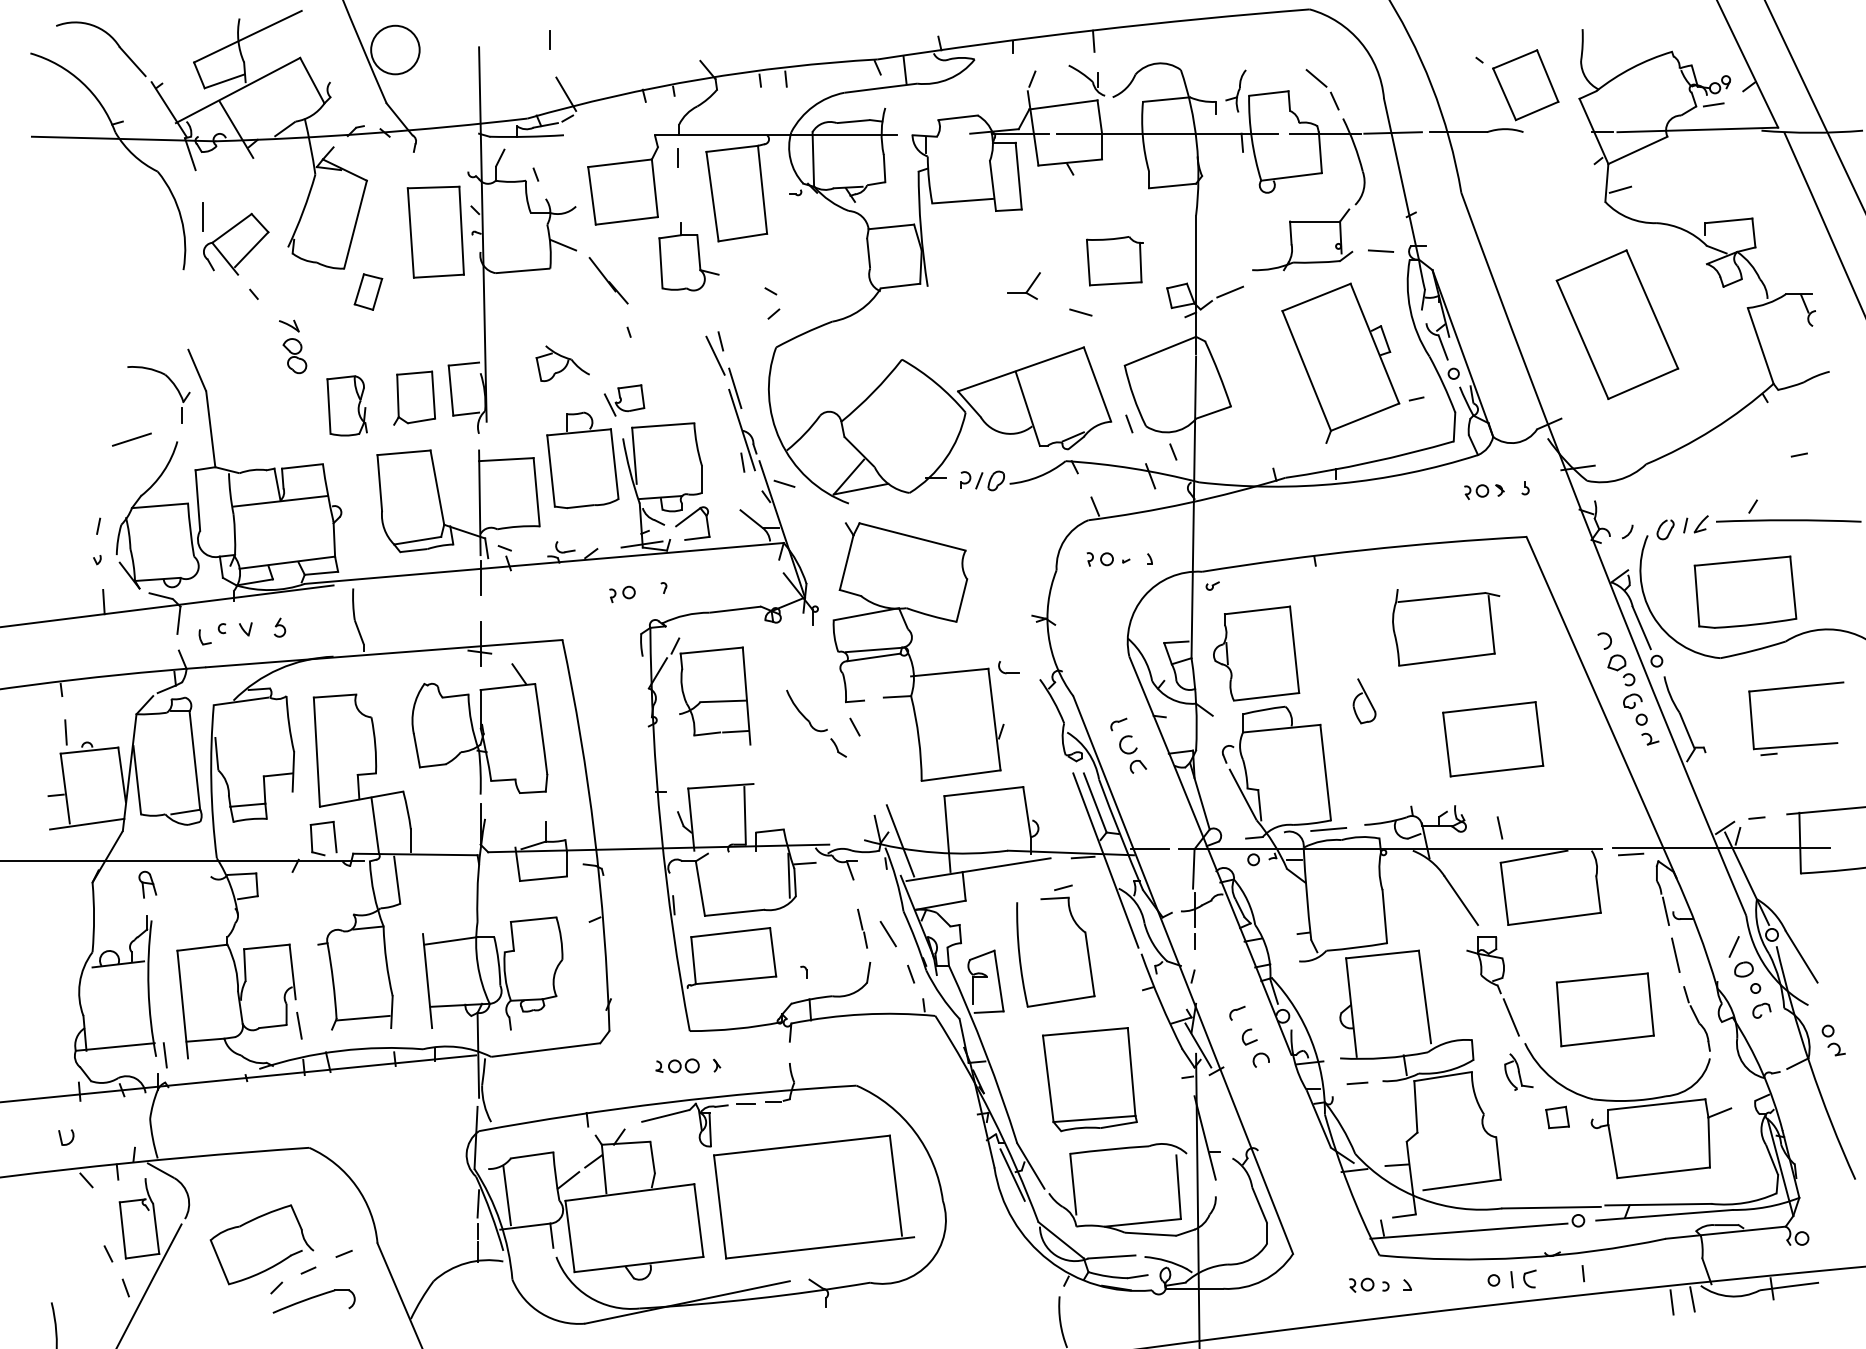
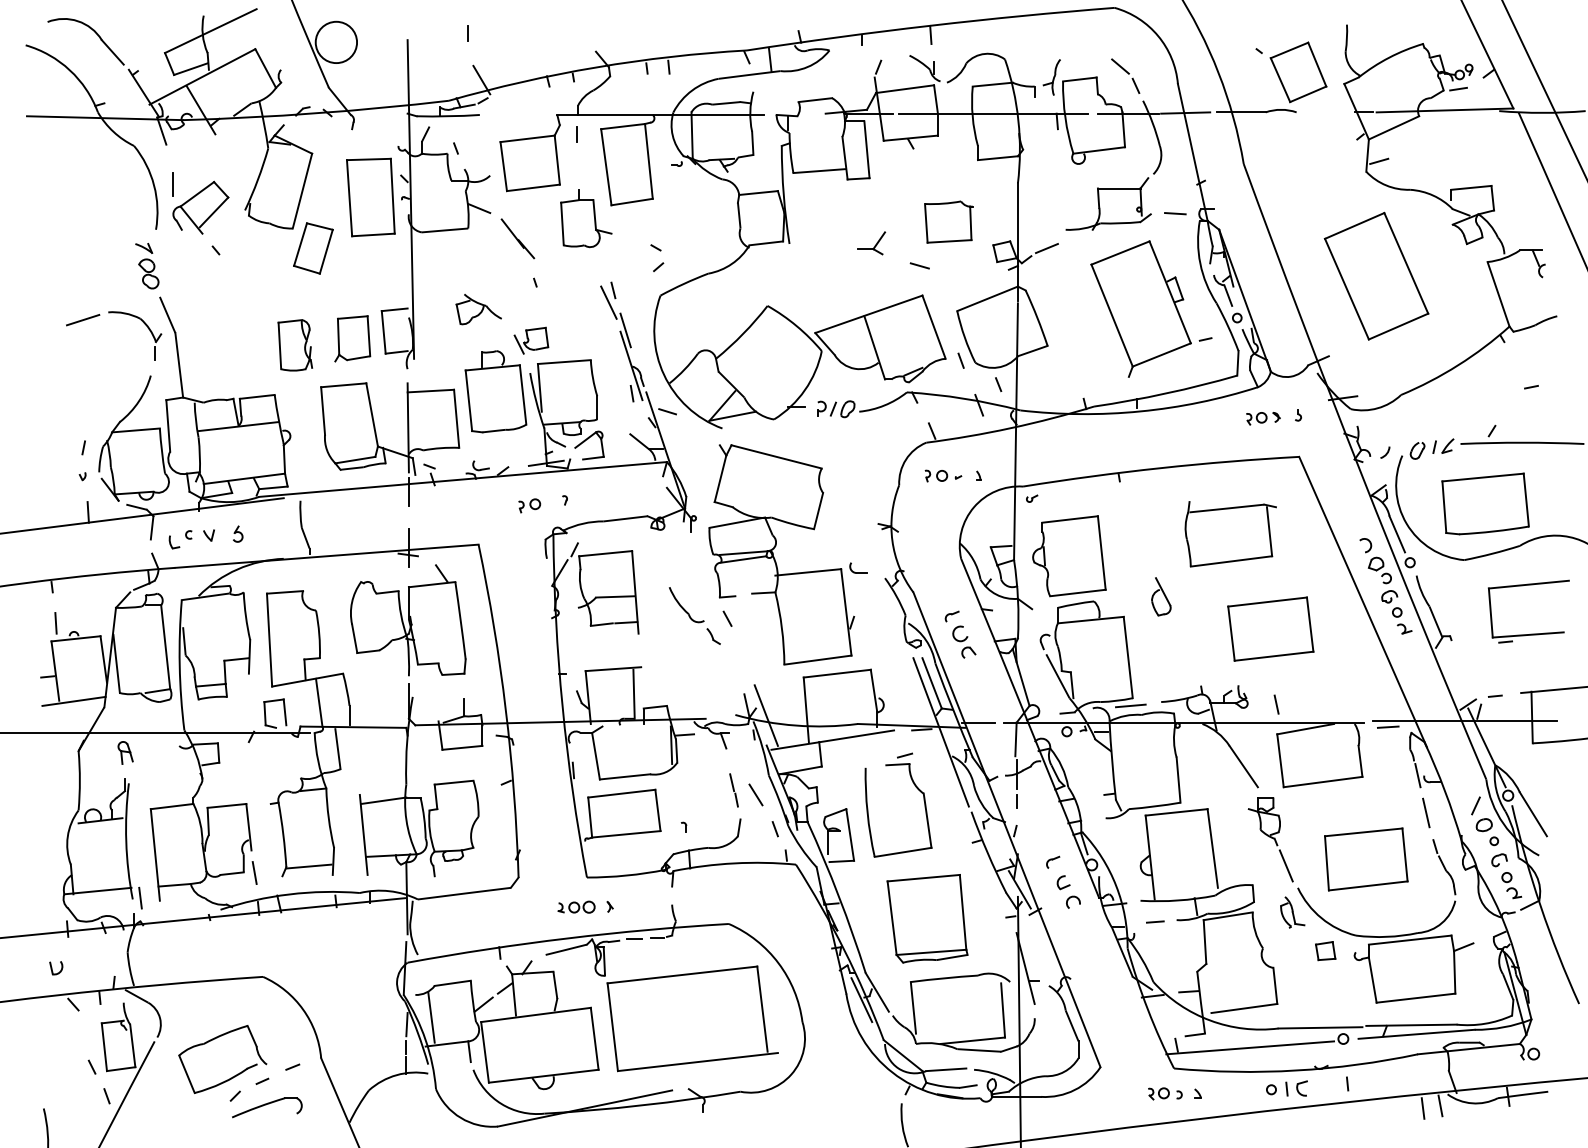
part: (368, 292) -> (313, 248), size x1.67
part: (293, 347) -> (147, 266), moved
line: (132, 440) -> (83, 320), moved
part: (1833, 1040) -> (1511, 885), moved

